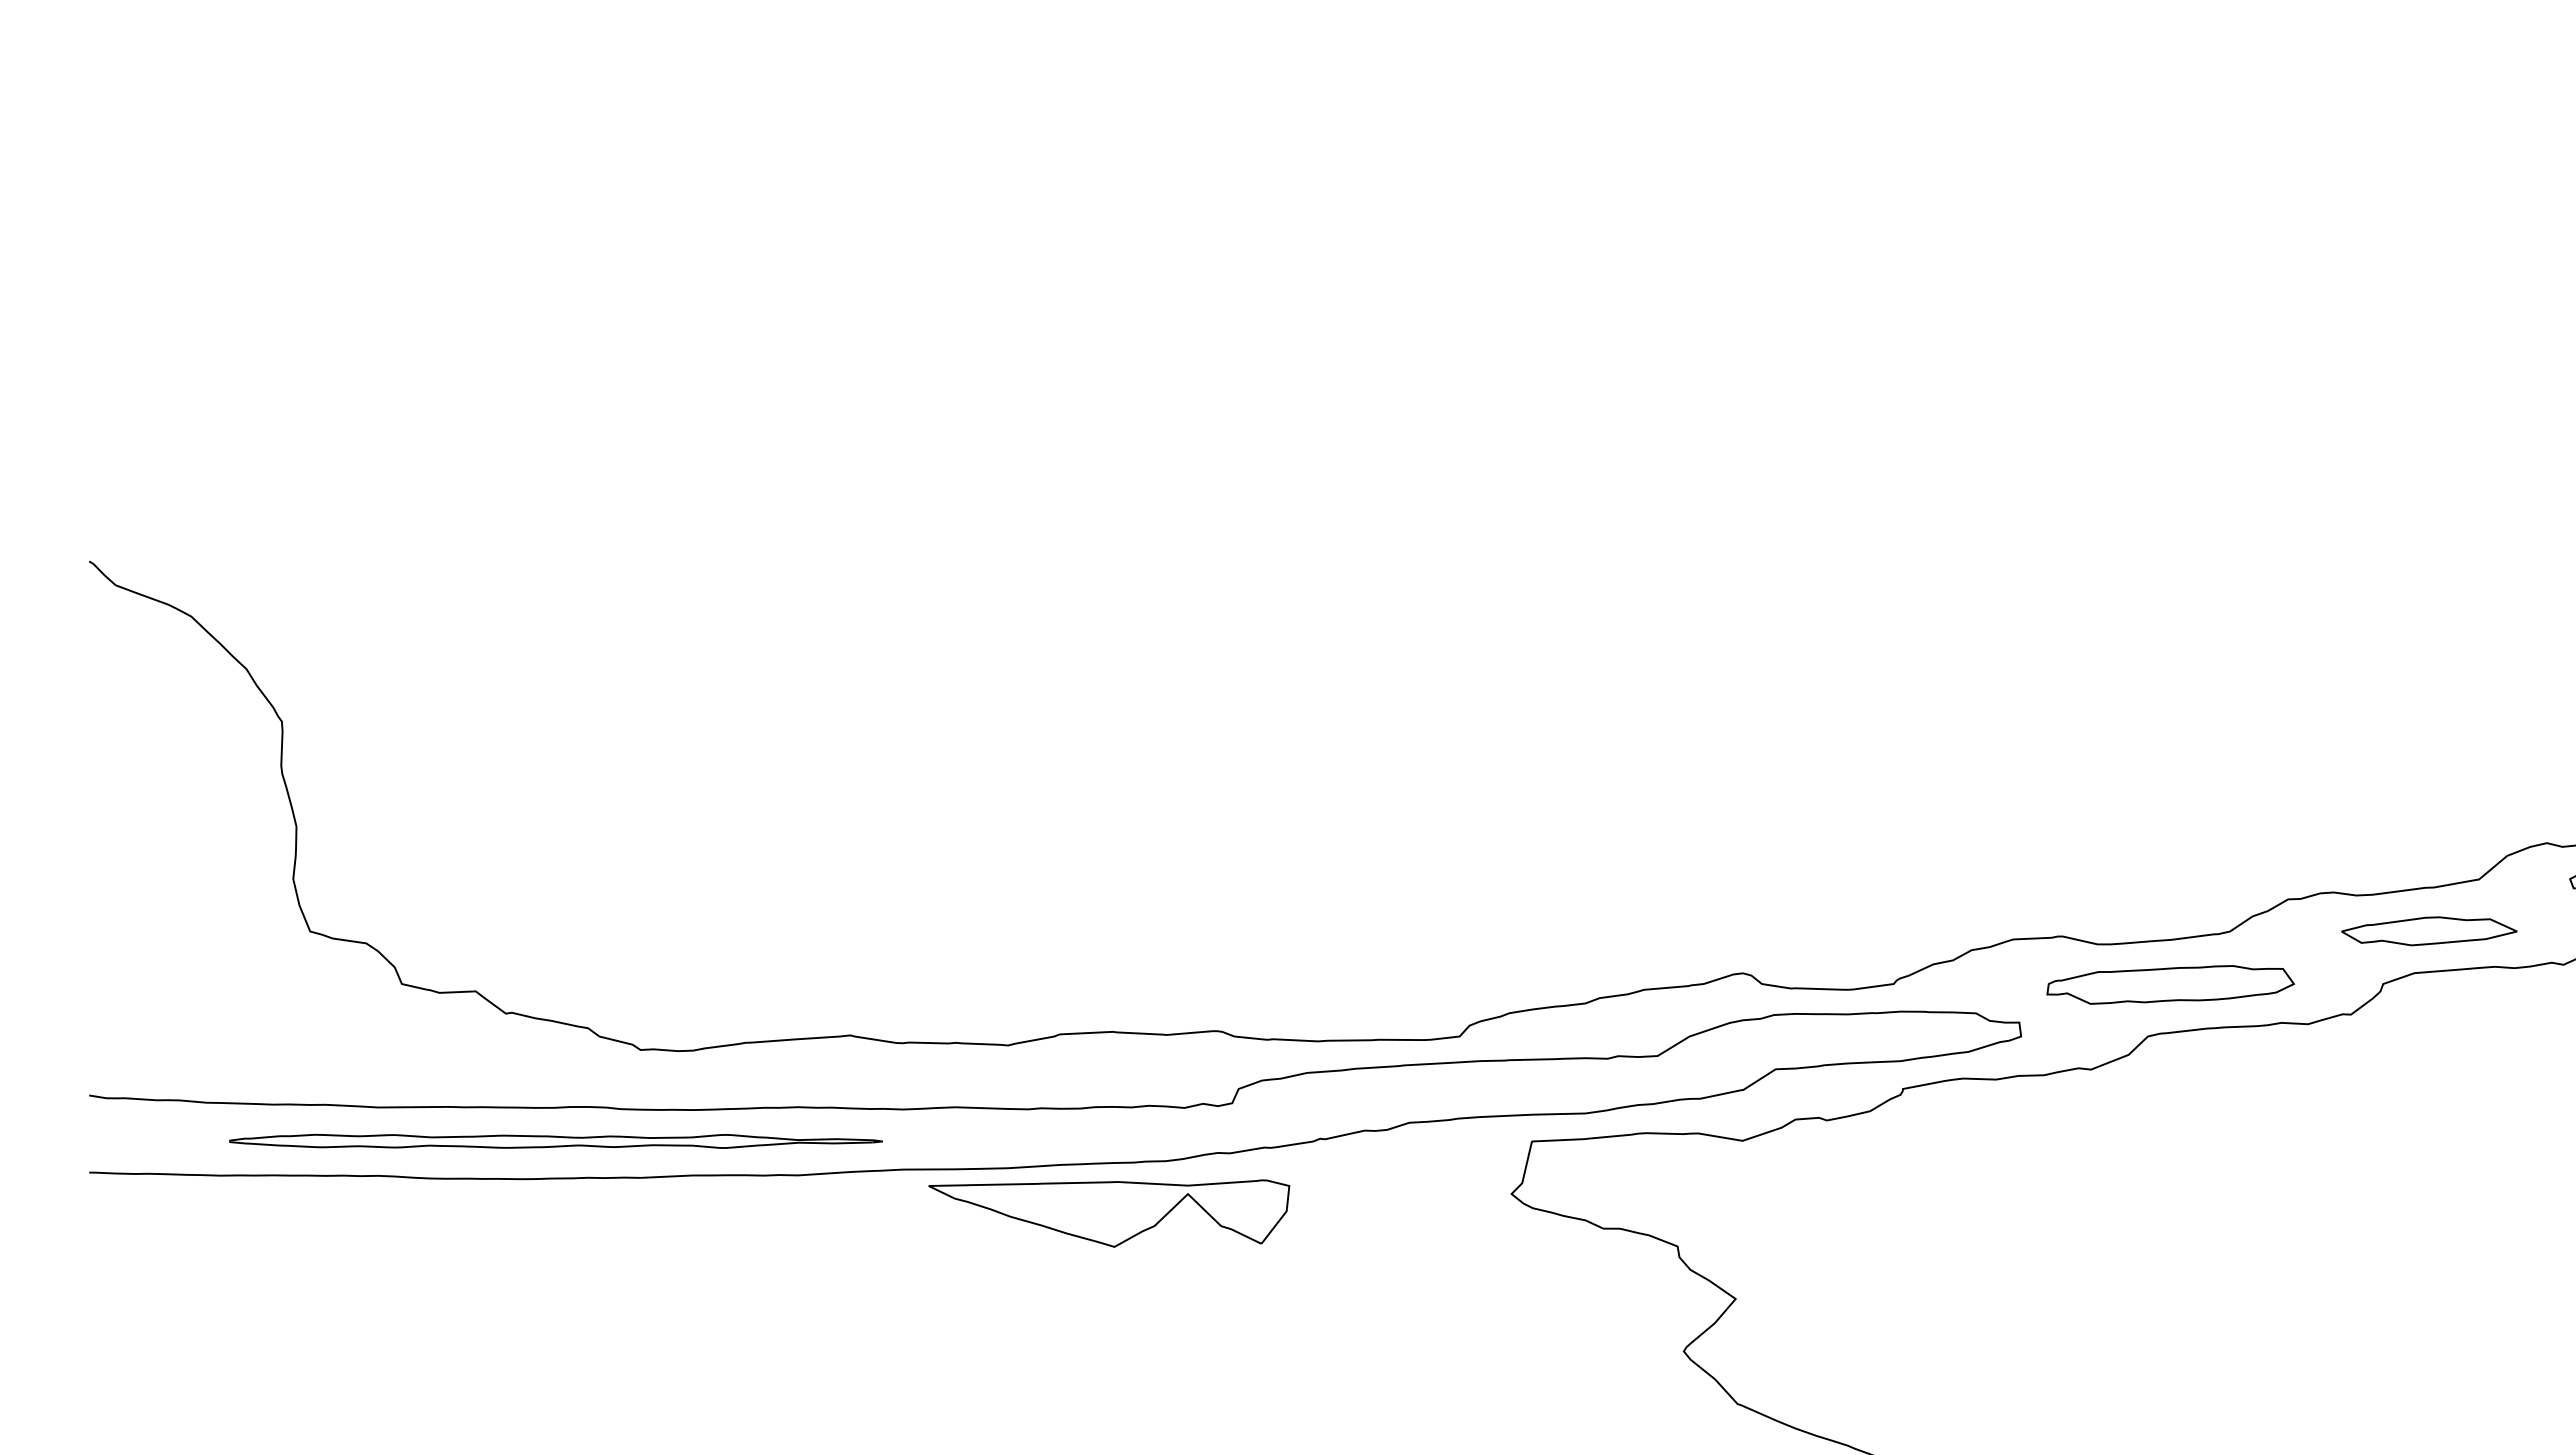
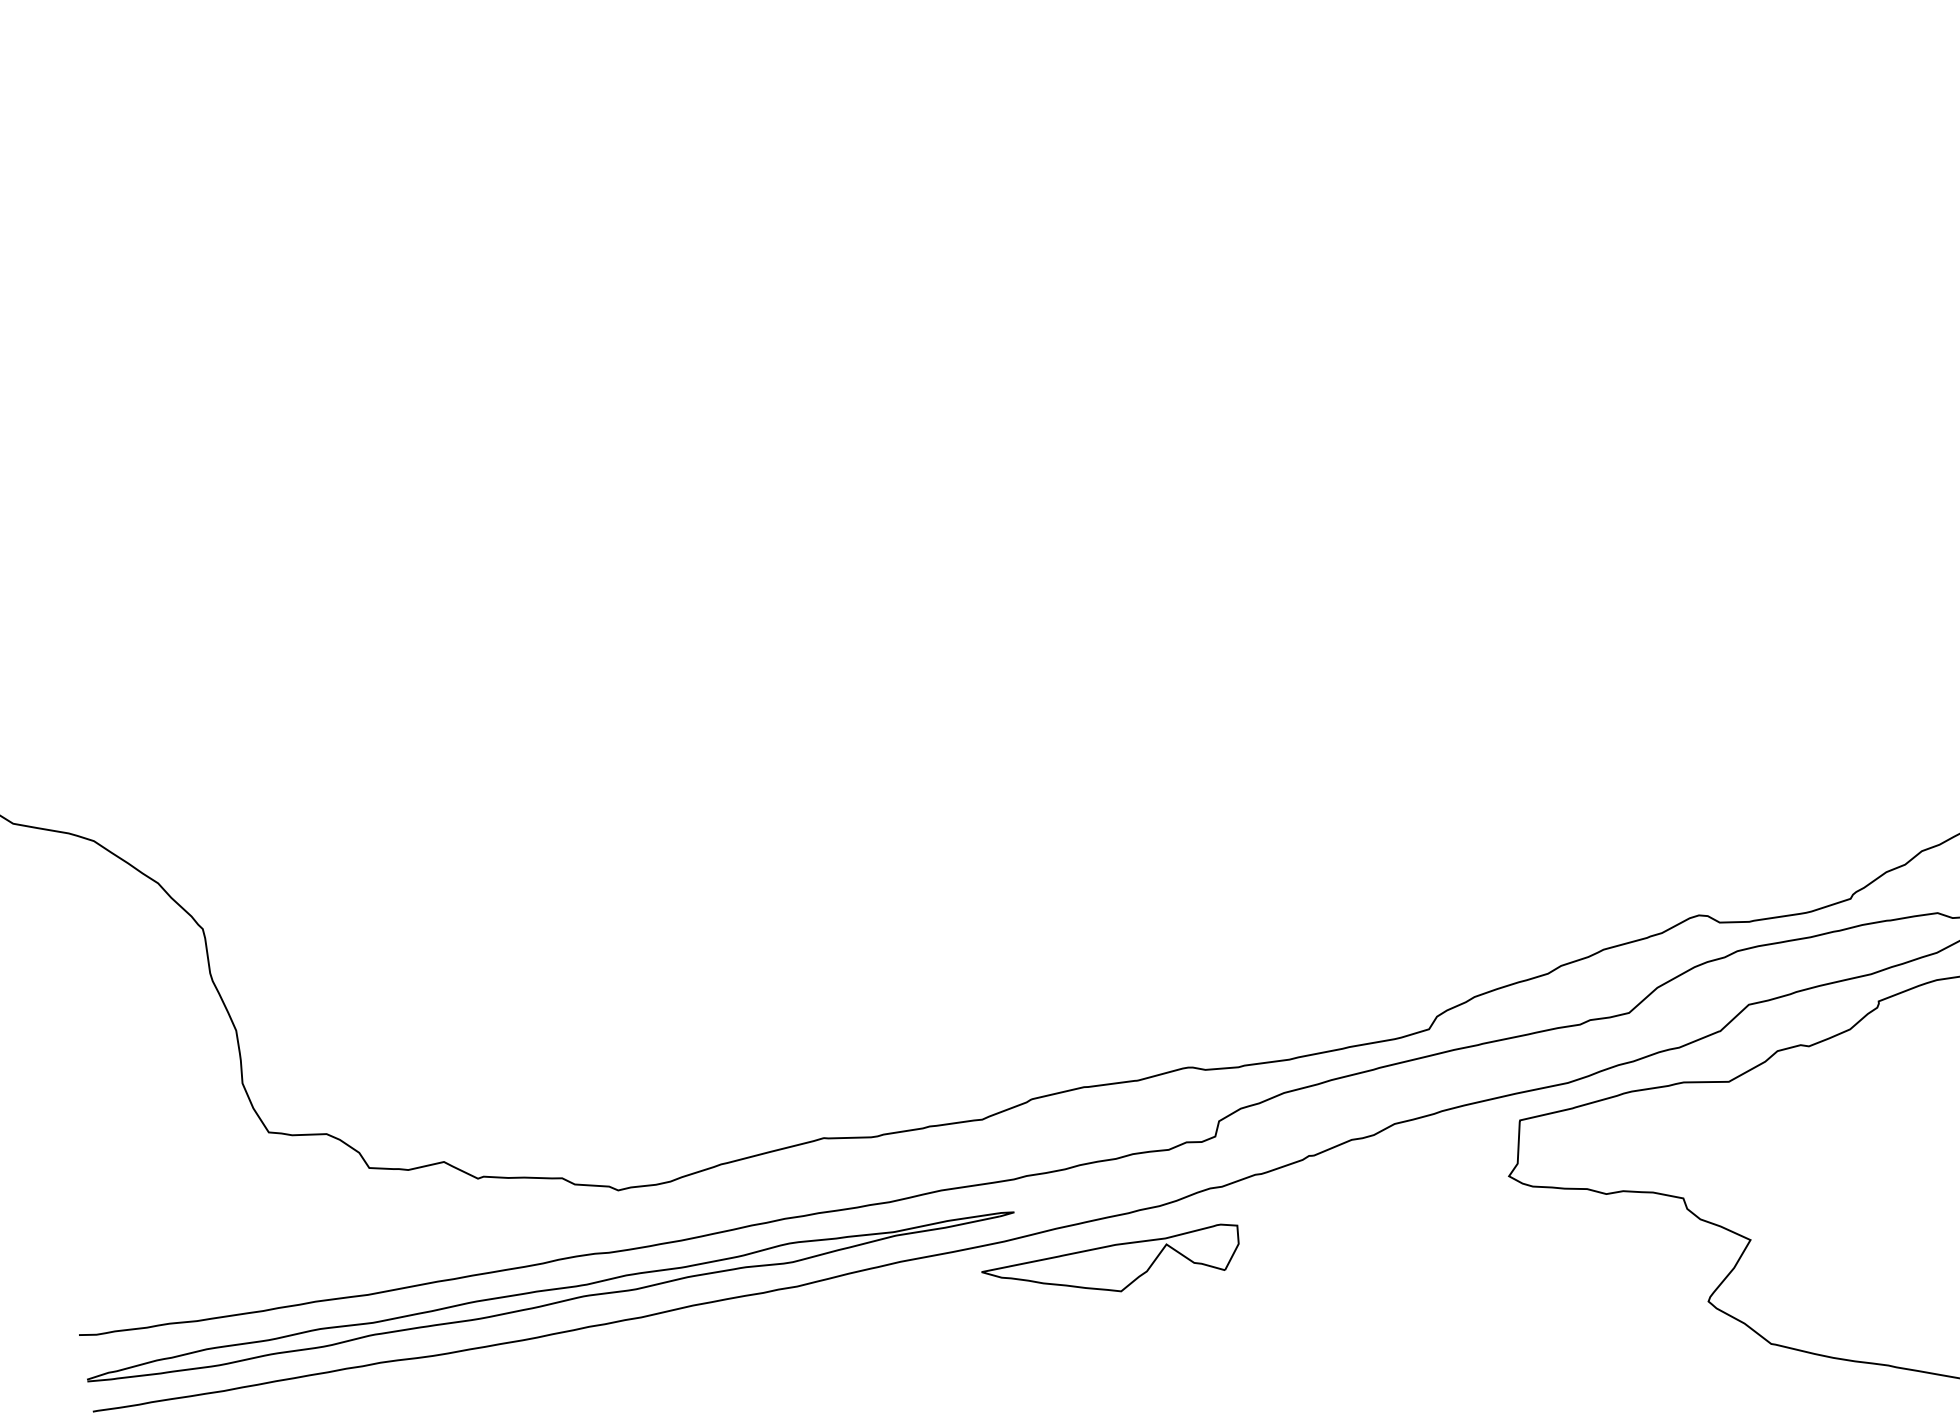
part: (555, 1141) -> (550, 1296), size x1.43
part: (1109, 1213) -> (1113, 1268), size x0.71

